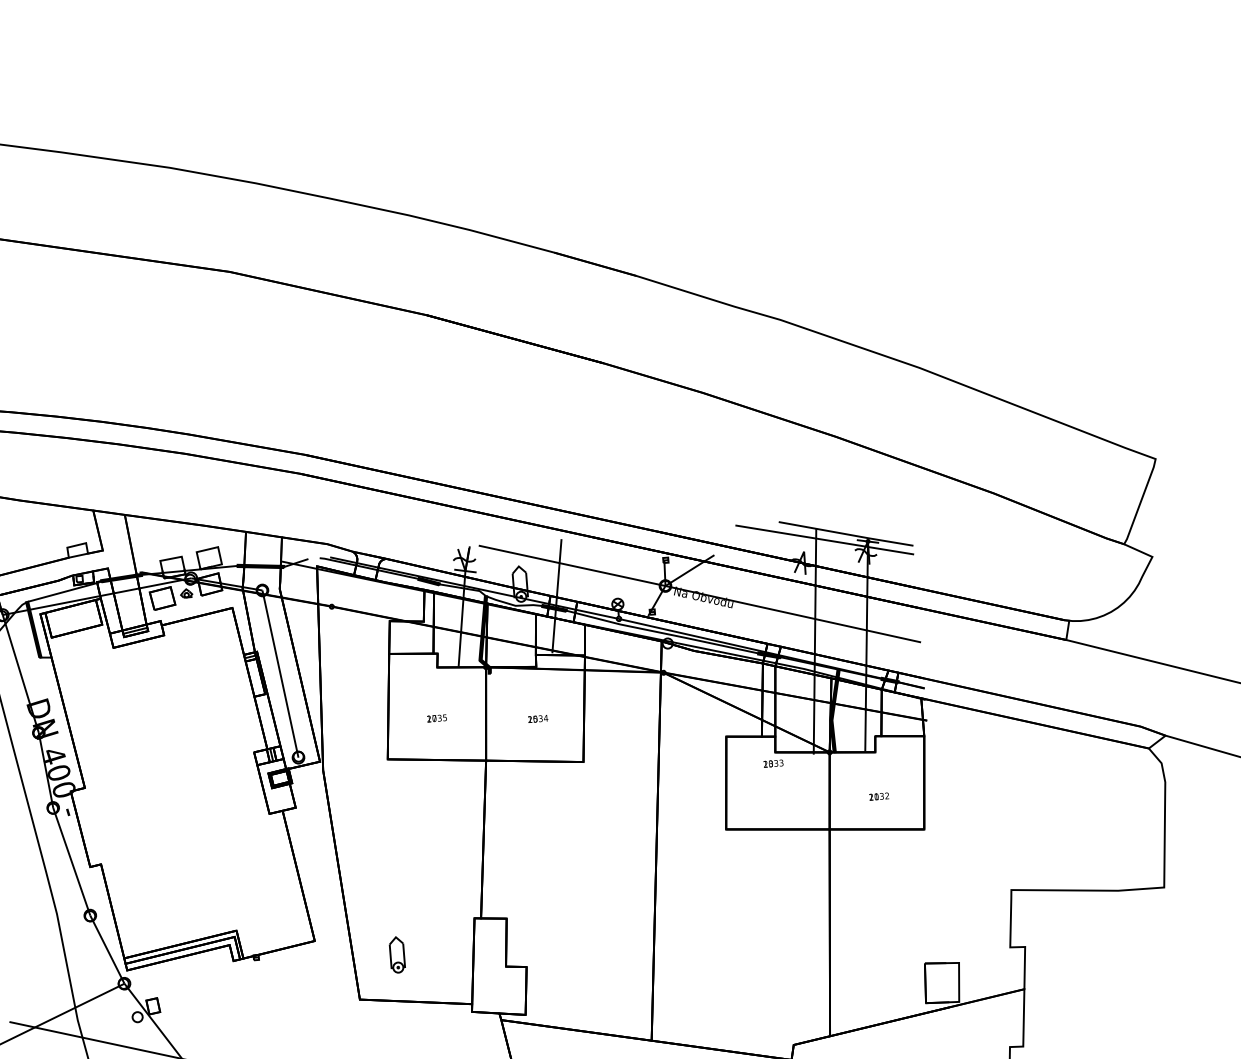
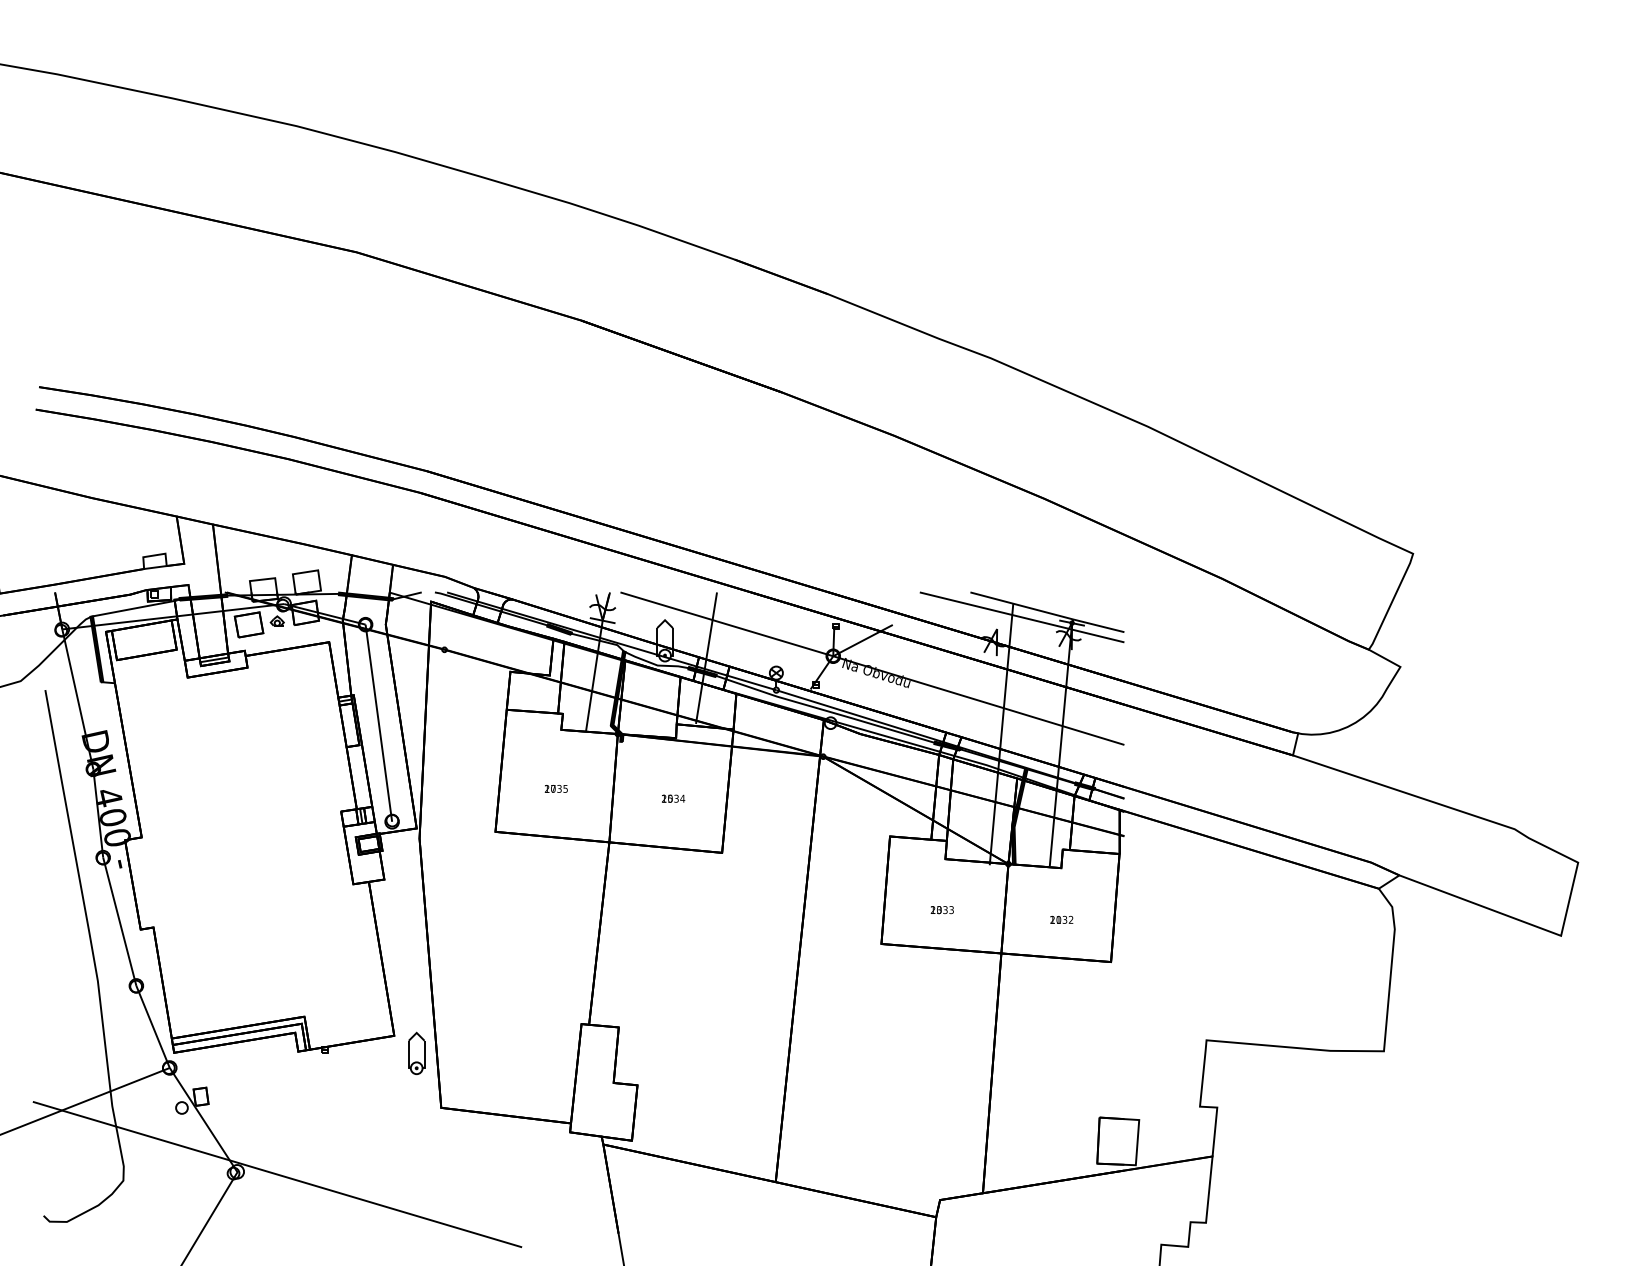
text: (772, 764) -> (941, 910), moved
part: (397, 954) -> (416, 1053), moved

